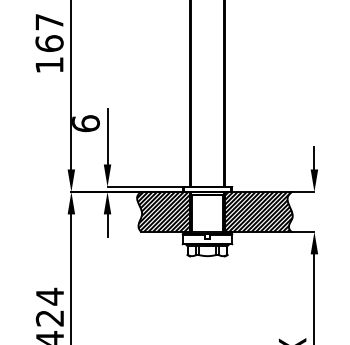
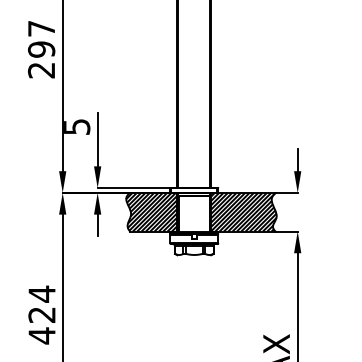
text: (49, 53) -> (41, 59), 167 -> 297
text: (86, 123) -> (77, 126), 6 -> 5

